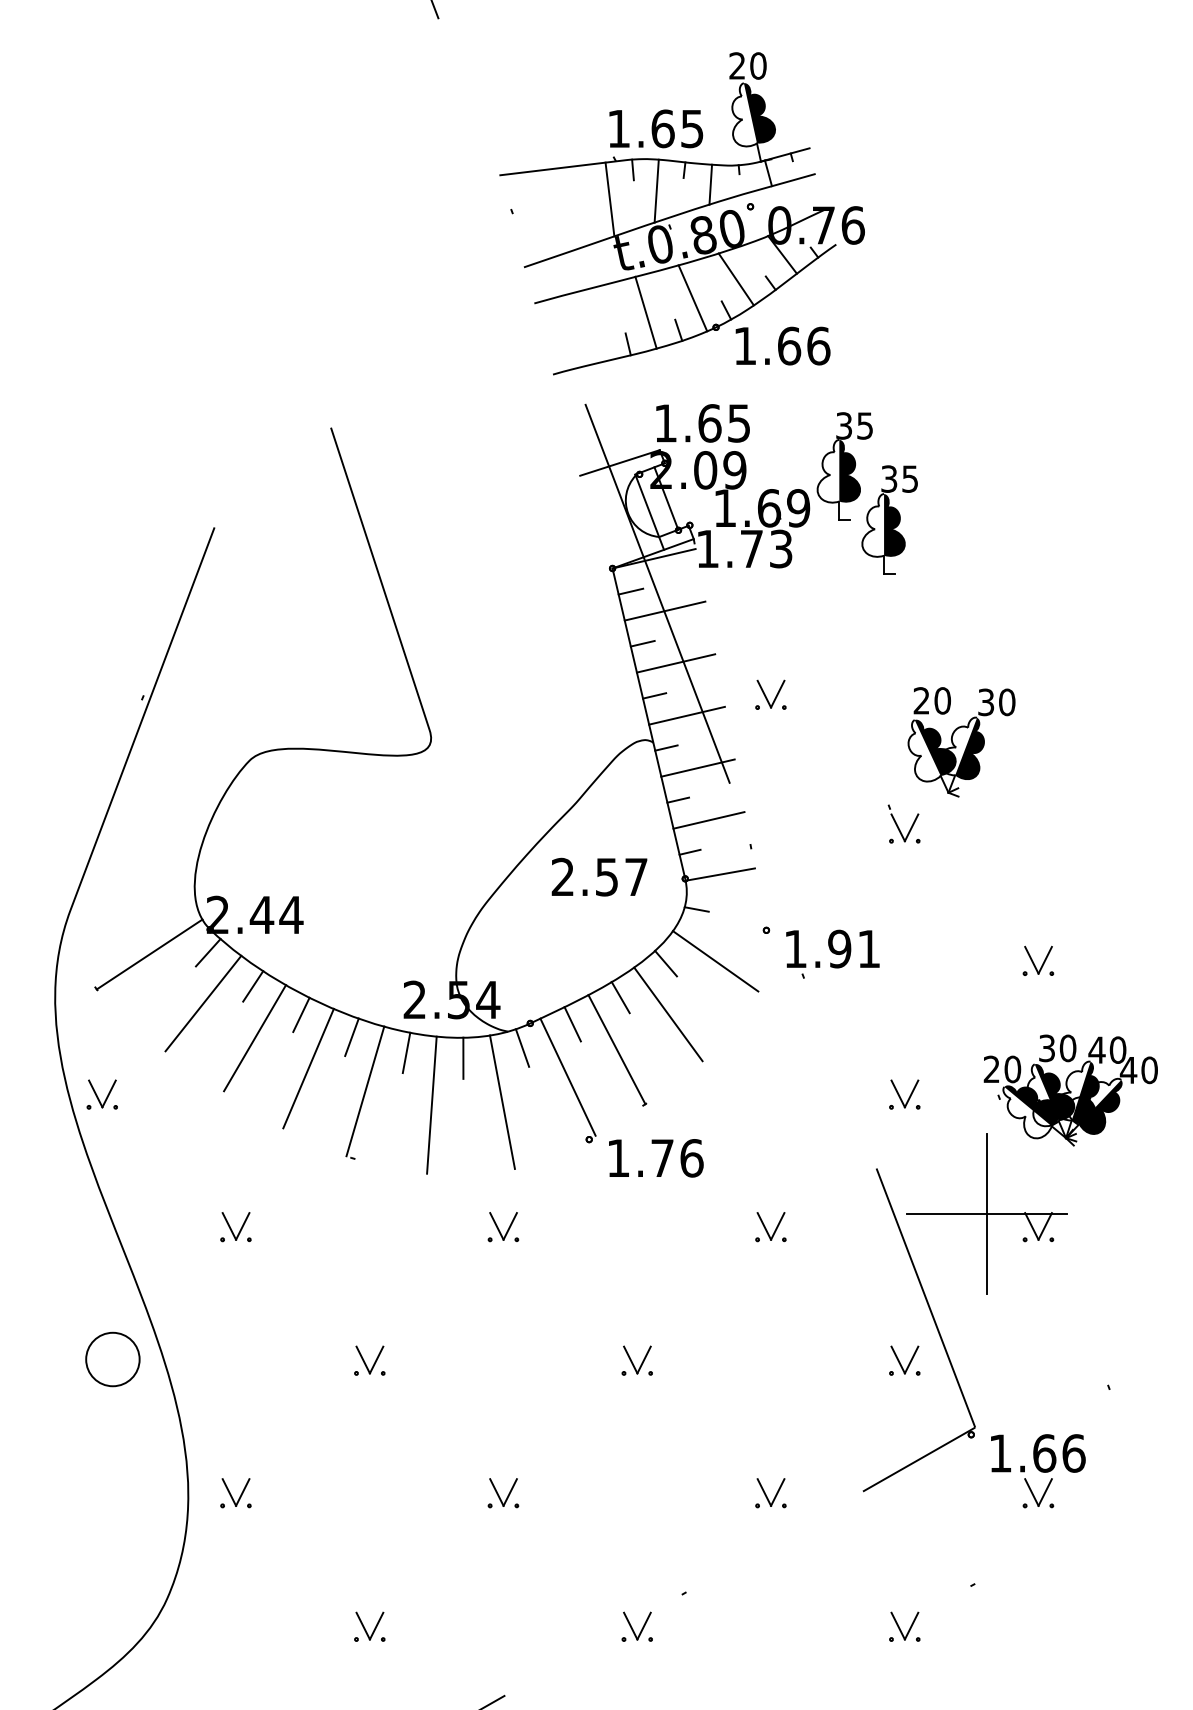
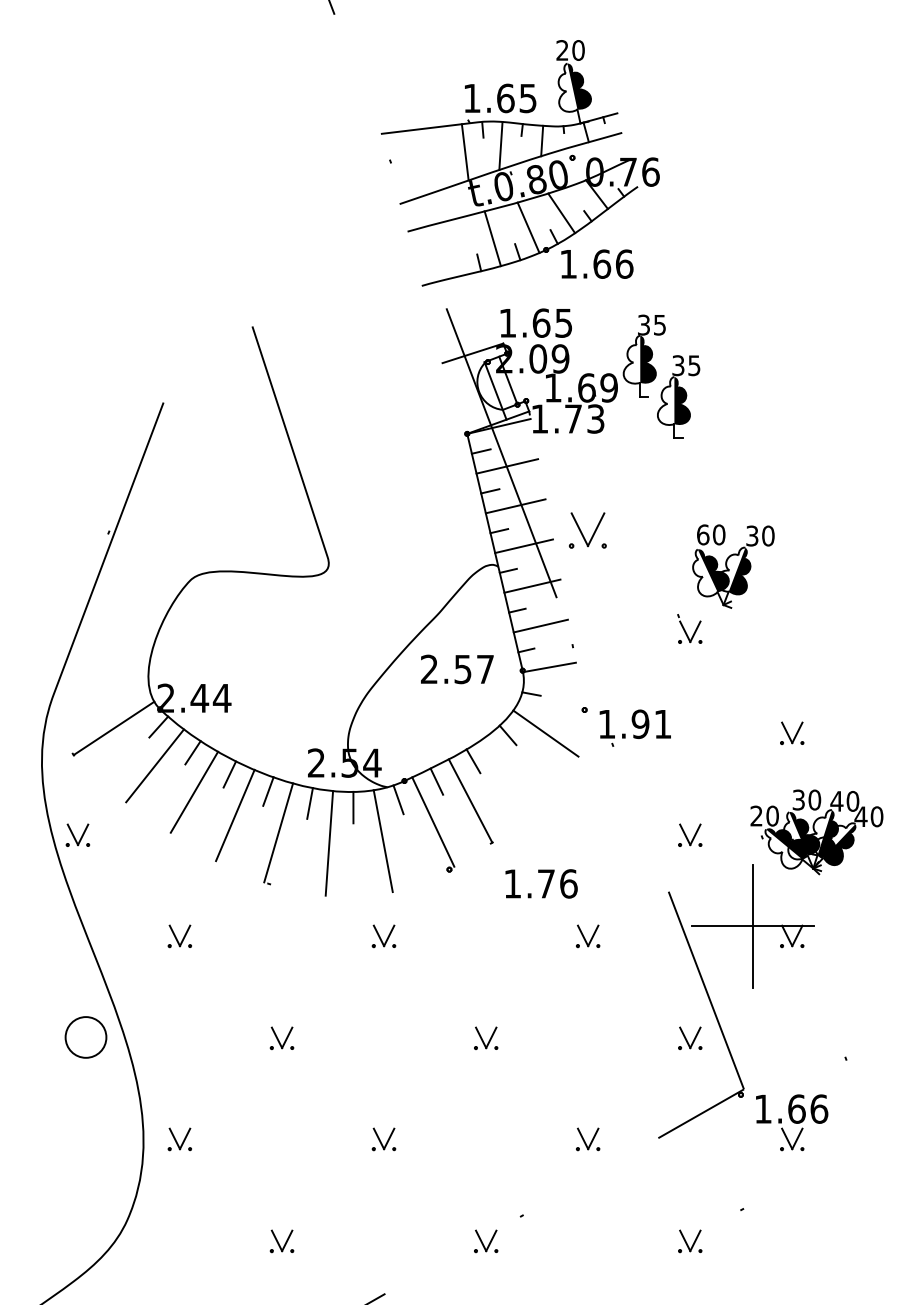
part: (771, 693) -> (588, 529), size x1.6
text: (922, 700) -> (703, 534), 20 -> 60
line: (667, 1013) -> (509, 773), removed
text: (656, 1157) -> (541, 883), moved

